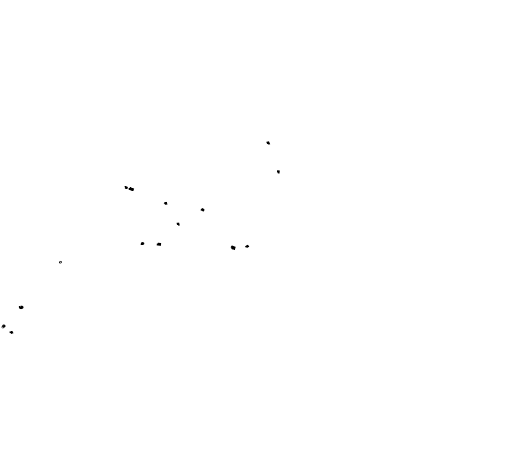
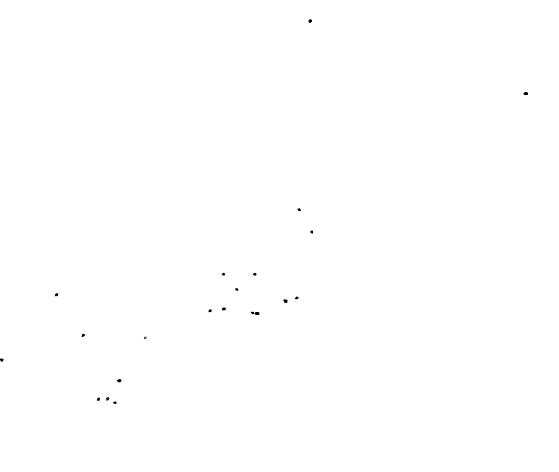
part: (129, 187) -> (255, 312), moved

